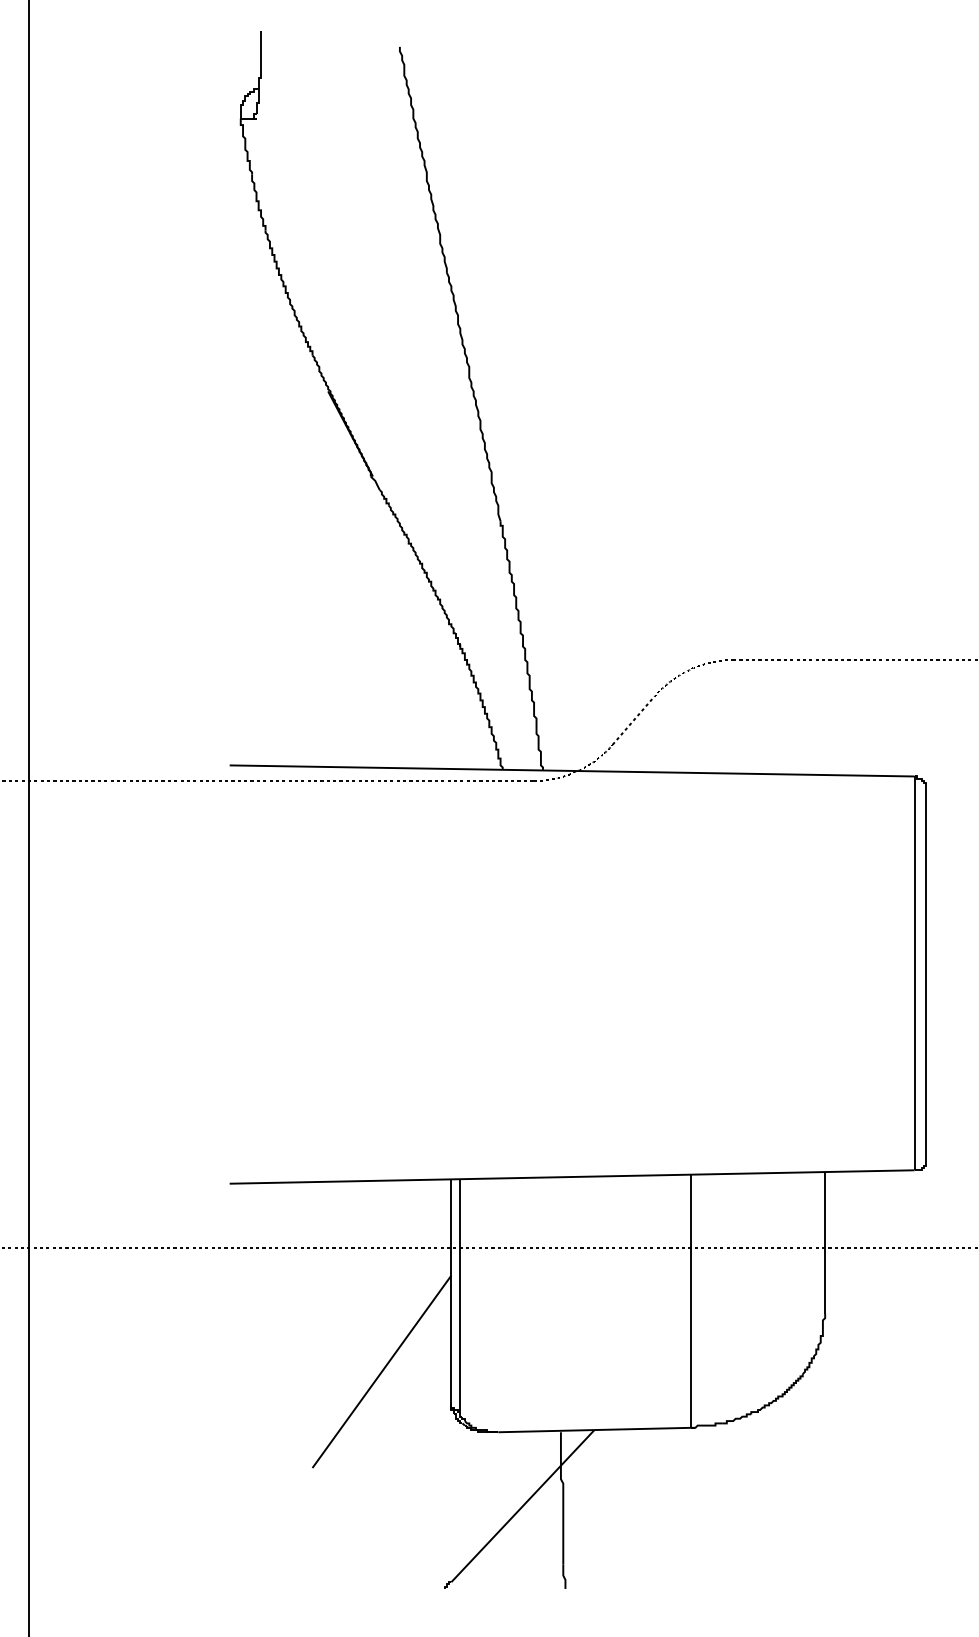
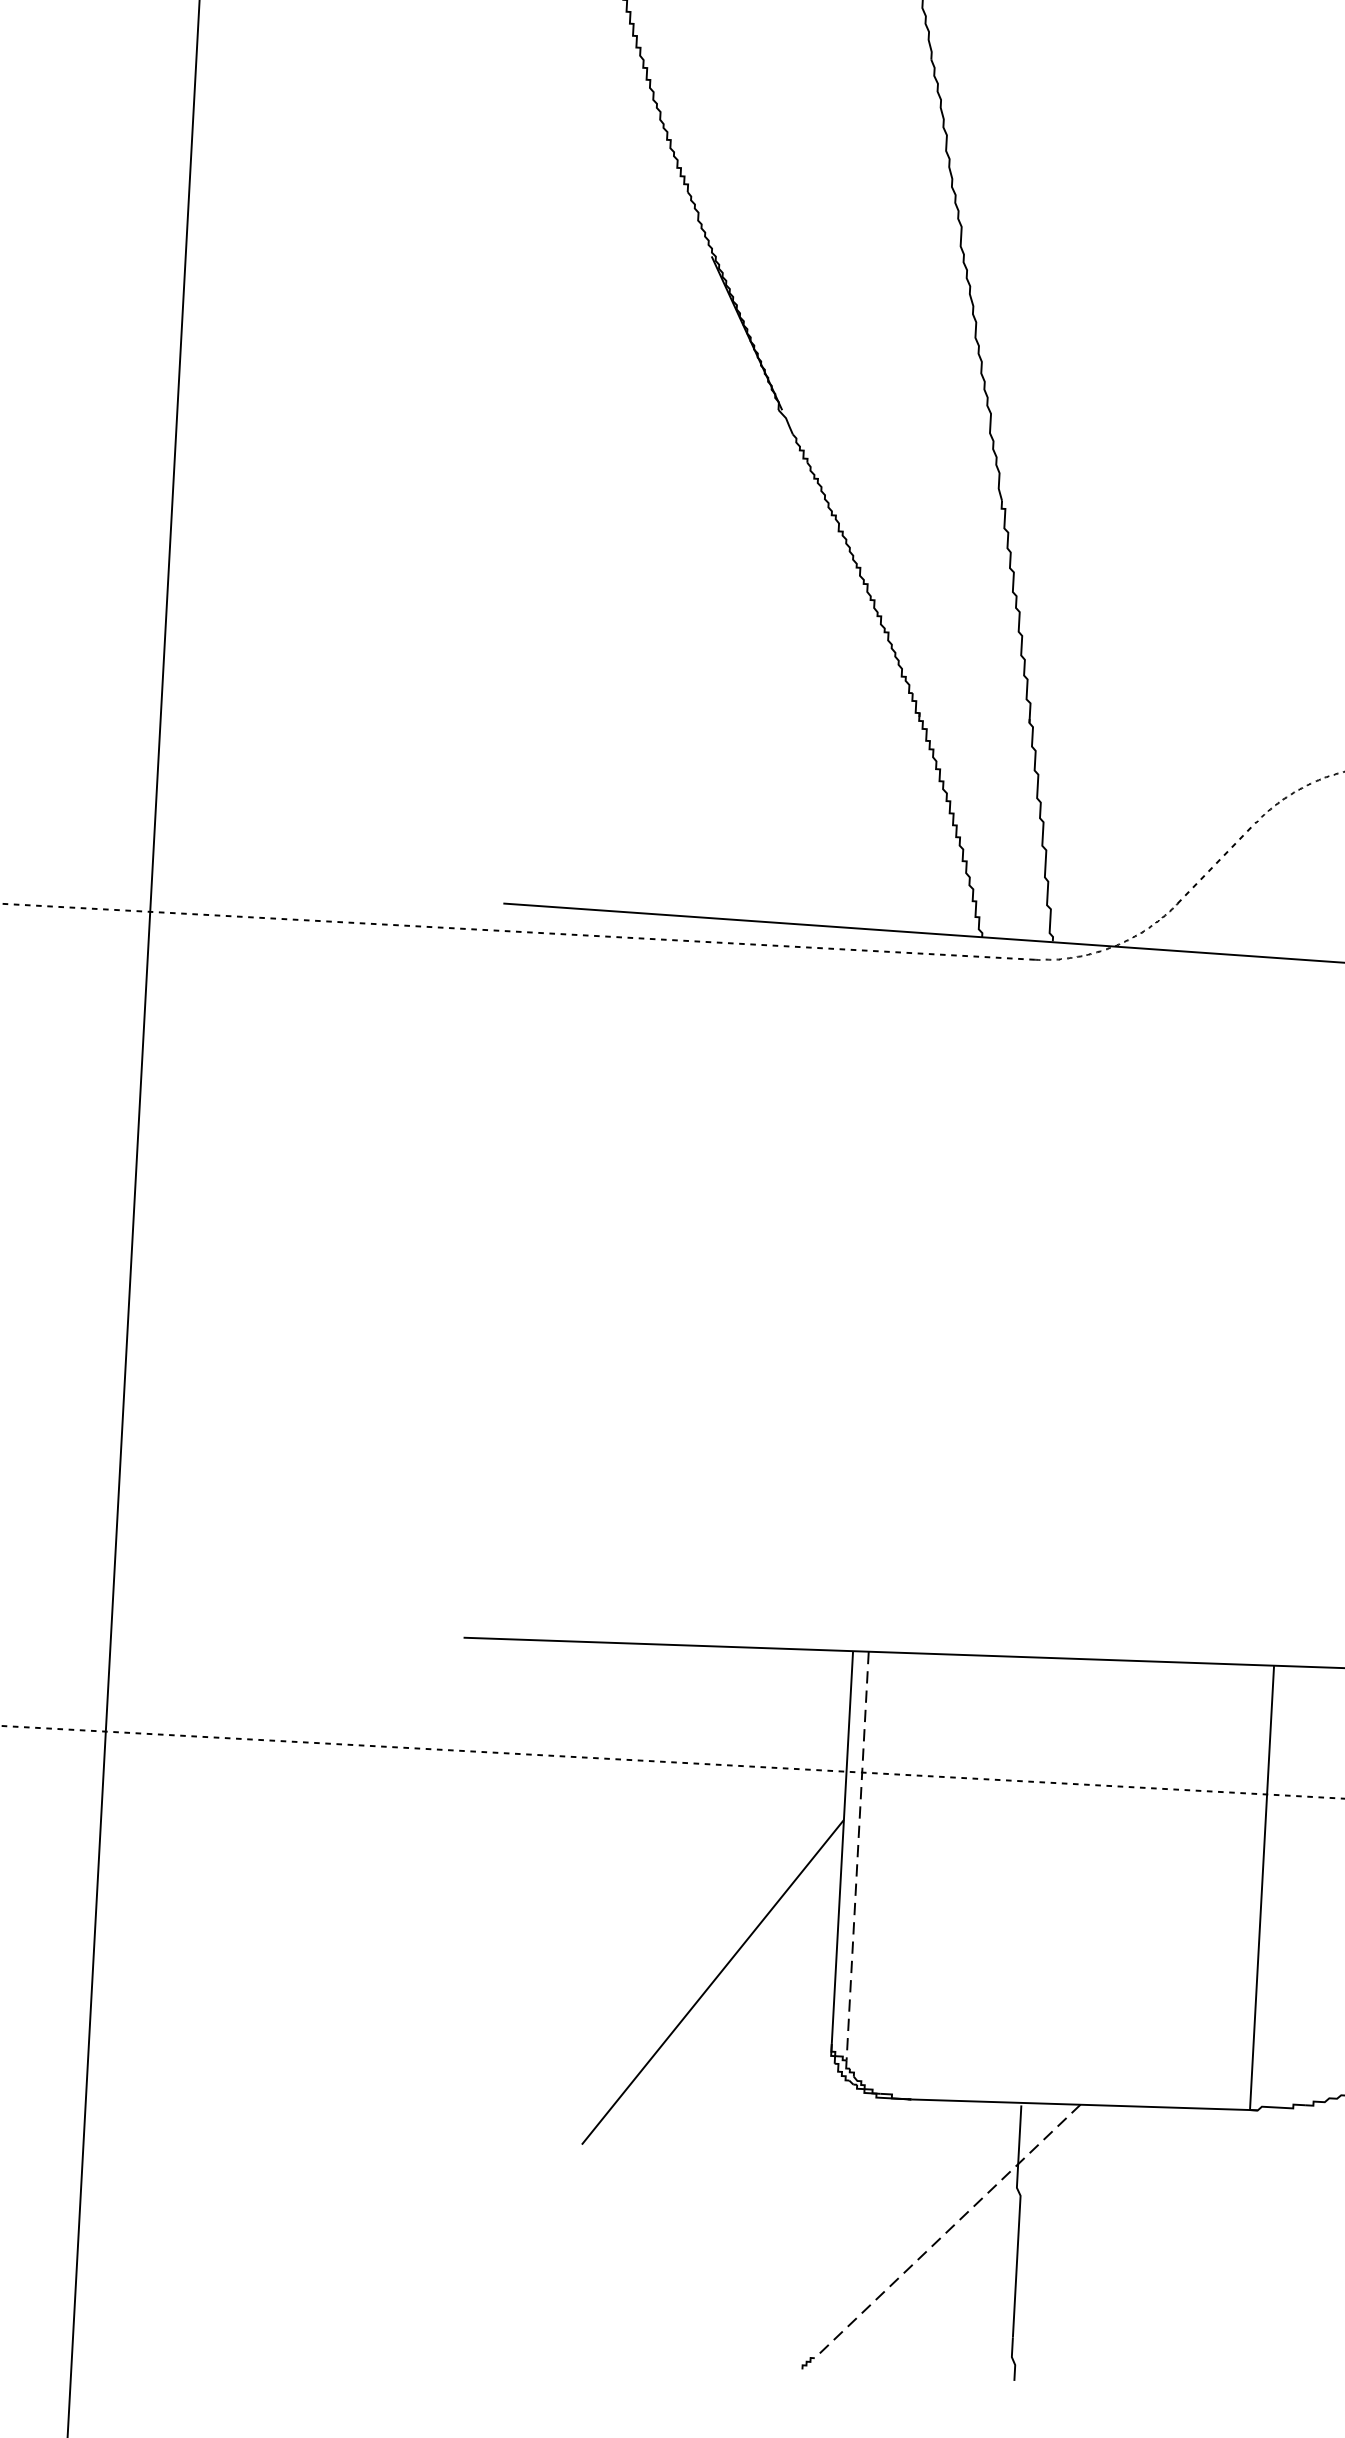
line: (460, 1296) -> (857, 1857), solid -> dashed
line: (522, 1506) -> (946, 2232), solid -> dashed

